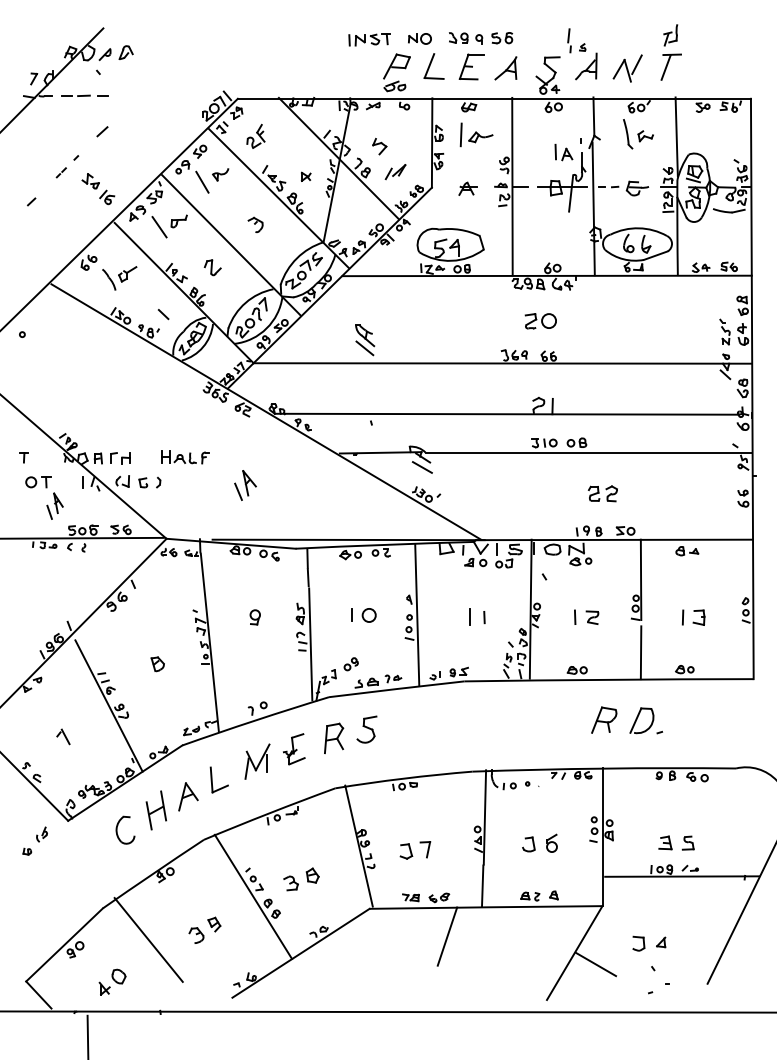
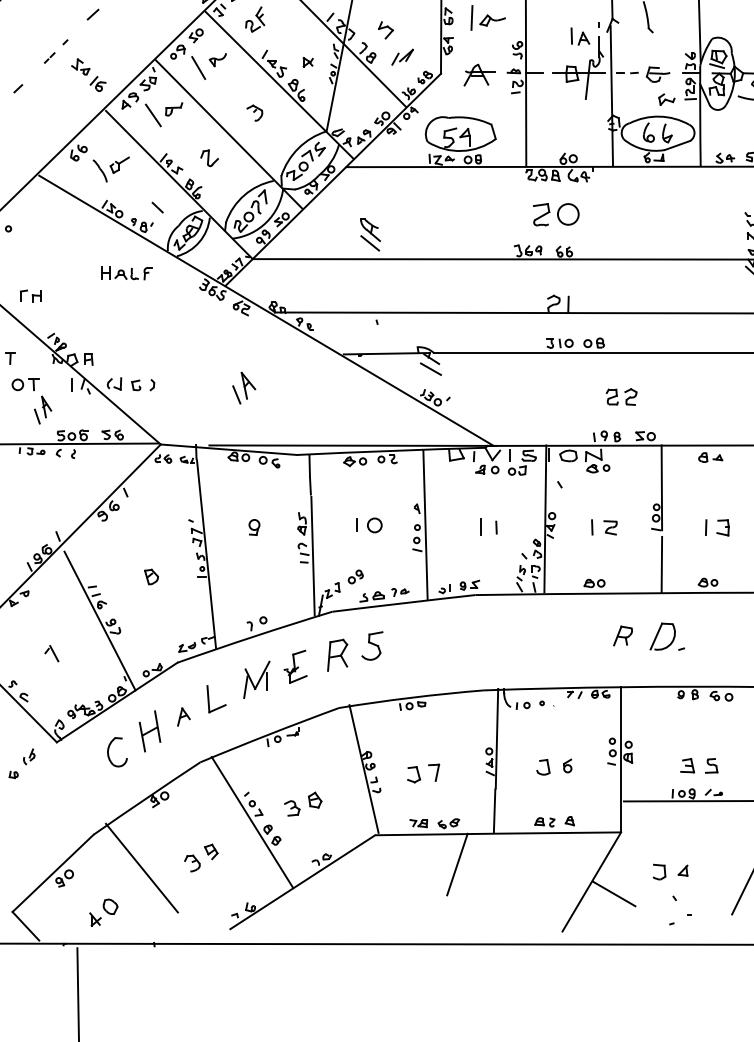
part: (645, 136) -> (666, 99), moved
part: (467, 188) -> (478, 74), size x1.6
part: (540, 321) -> (555, 215), size x1.4
part: (185, 457) -> (126, 273), moved
part: (120, 458) -> (30, 296), moved
part: (604, 719) -> (623, 635), size x0.7
part: (188, 796) -> (183, 716), size x0.6
part: (551, 842) -> (567, 765), size x0.7

